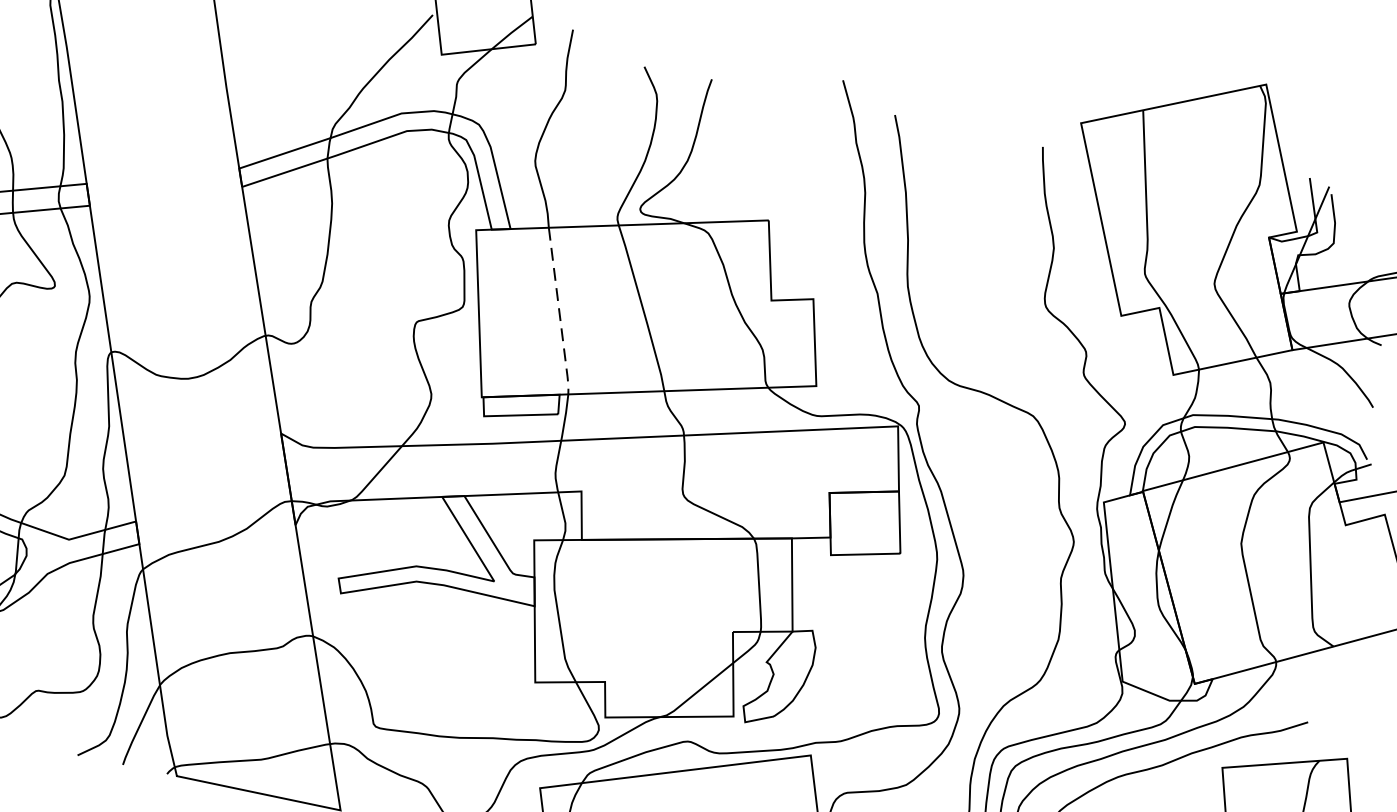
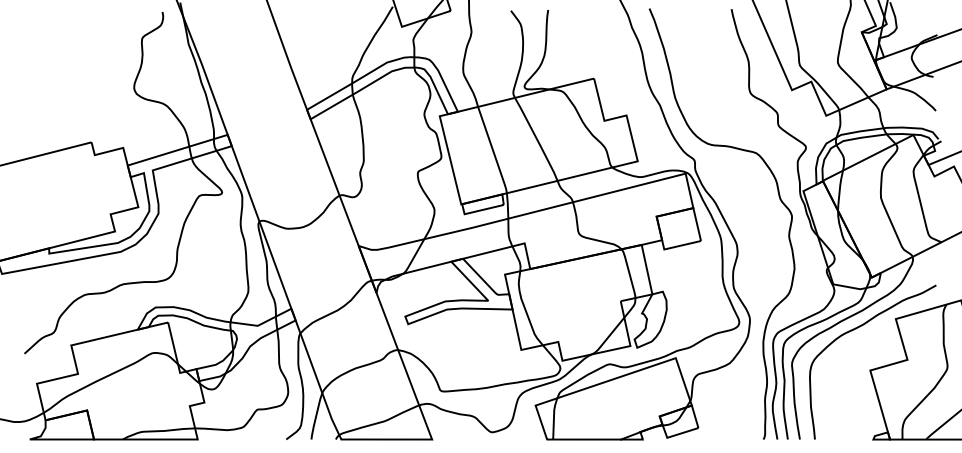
line: (559, 315) -> (493, 152), dashed -> solid

